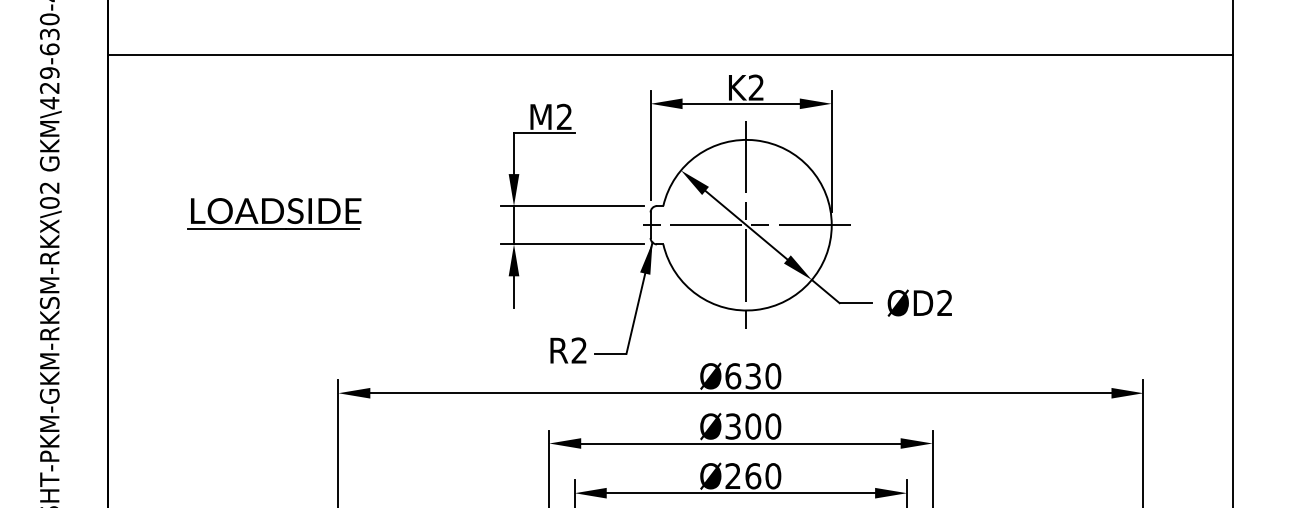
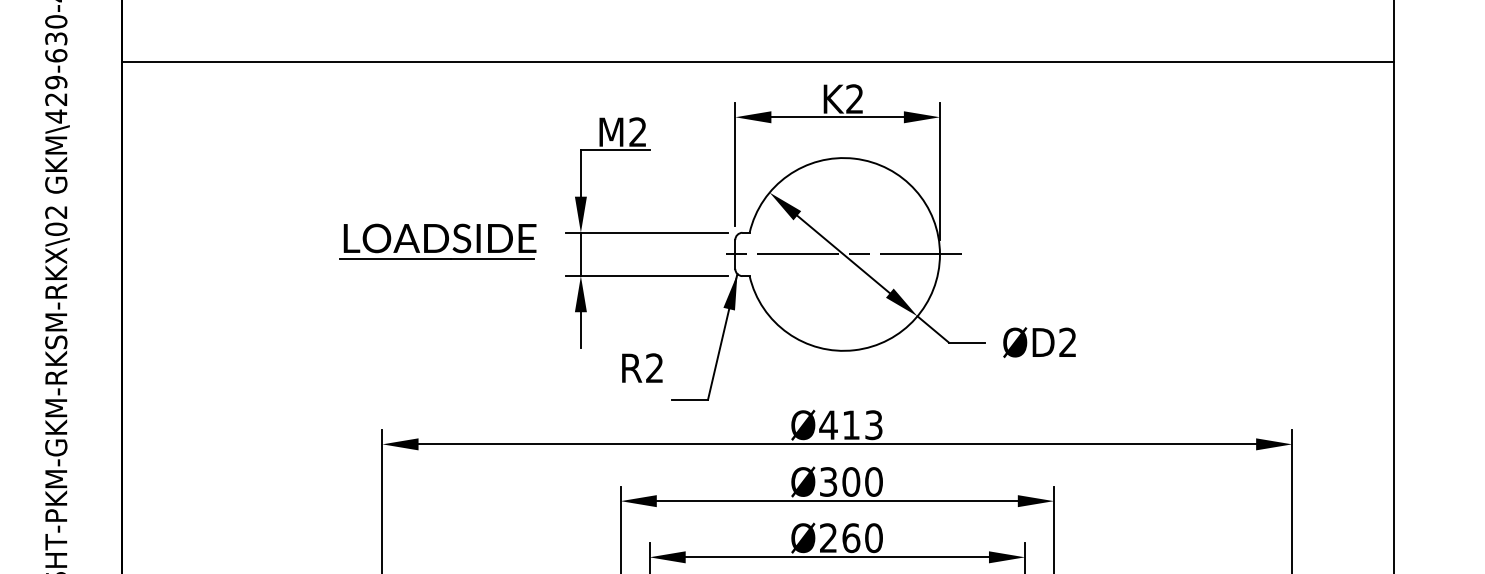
part: (273, 213) -> (437, 241), moved
line: (746, 225) -> (843, 254), removed
text: (568, 350) -> (642, 367), moved
text: (752, 376) -> (850, 425), Ø630 -> Ø413

